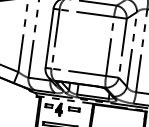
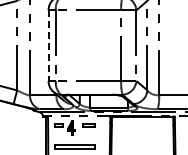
line: (49, 39) -> (48, 46), solid -> dashed

